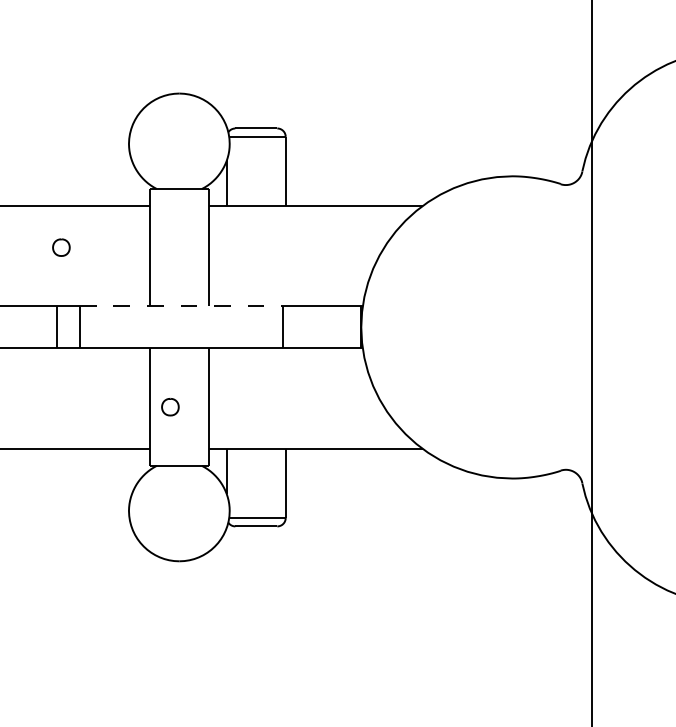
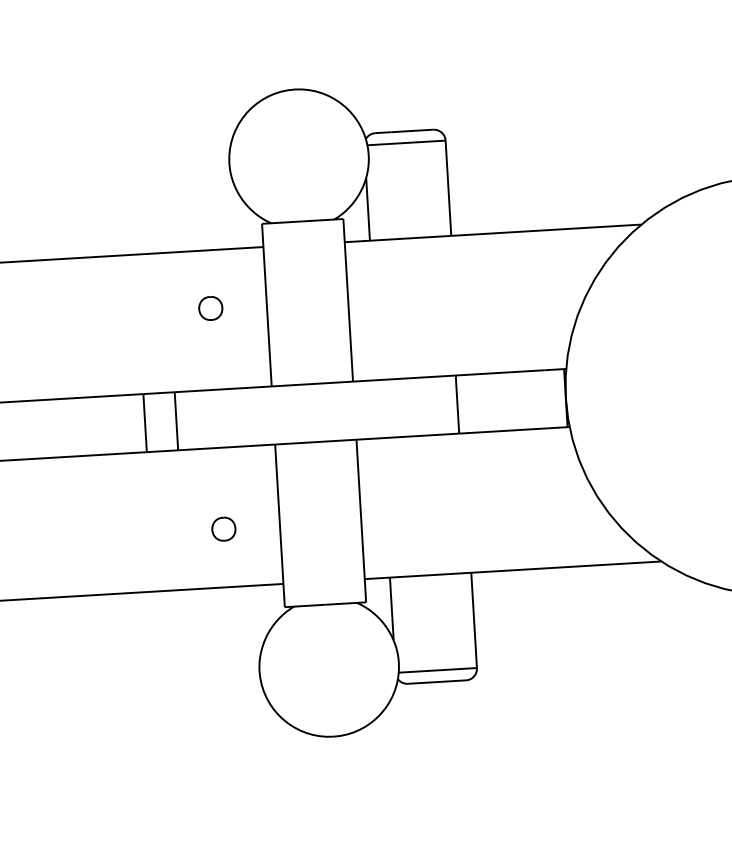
part: (61, 247) -> (210, 308), moved
line: (181, 306) -> (315, 383), dashed -> solid
part: (170, 407) -> (224, 529), moved

